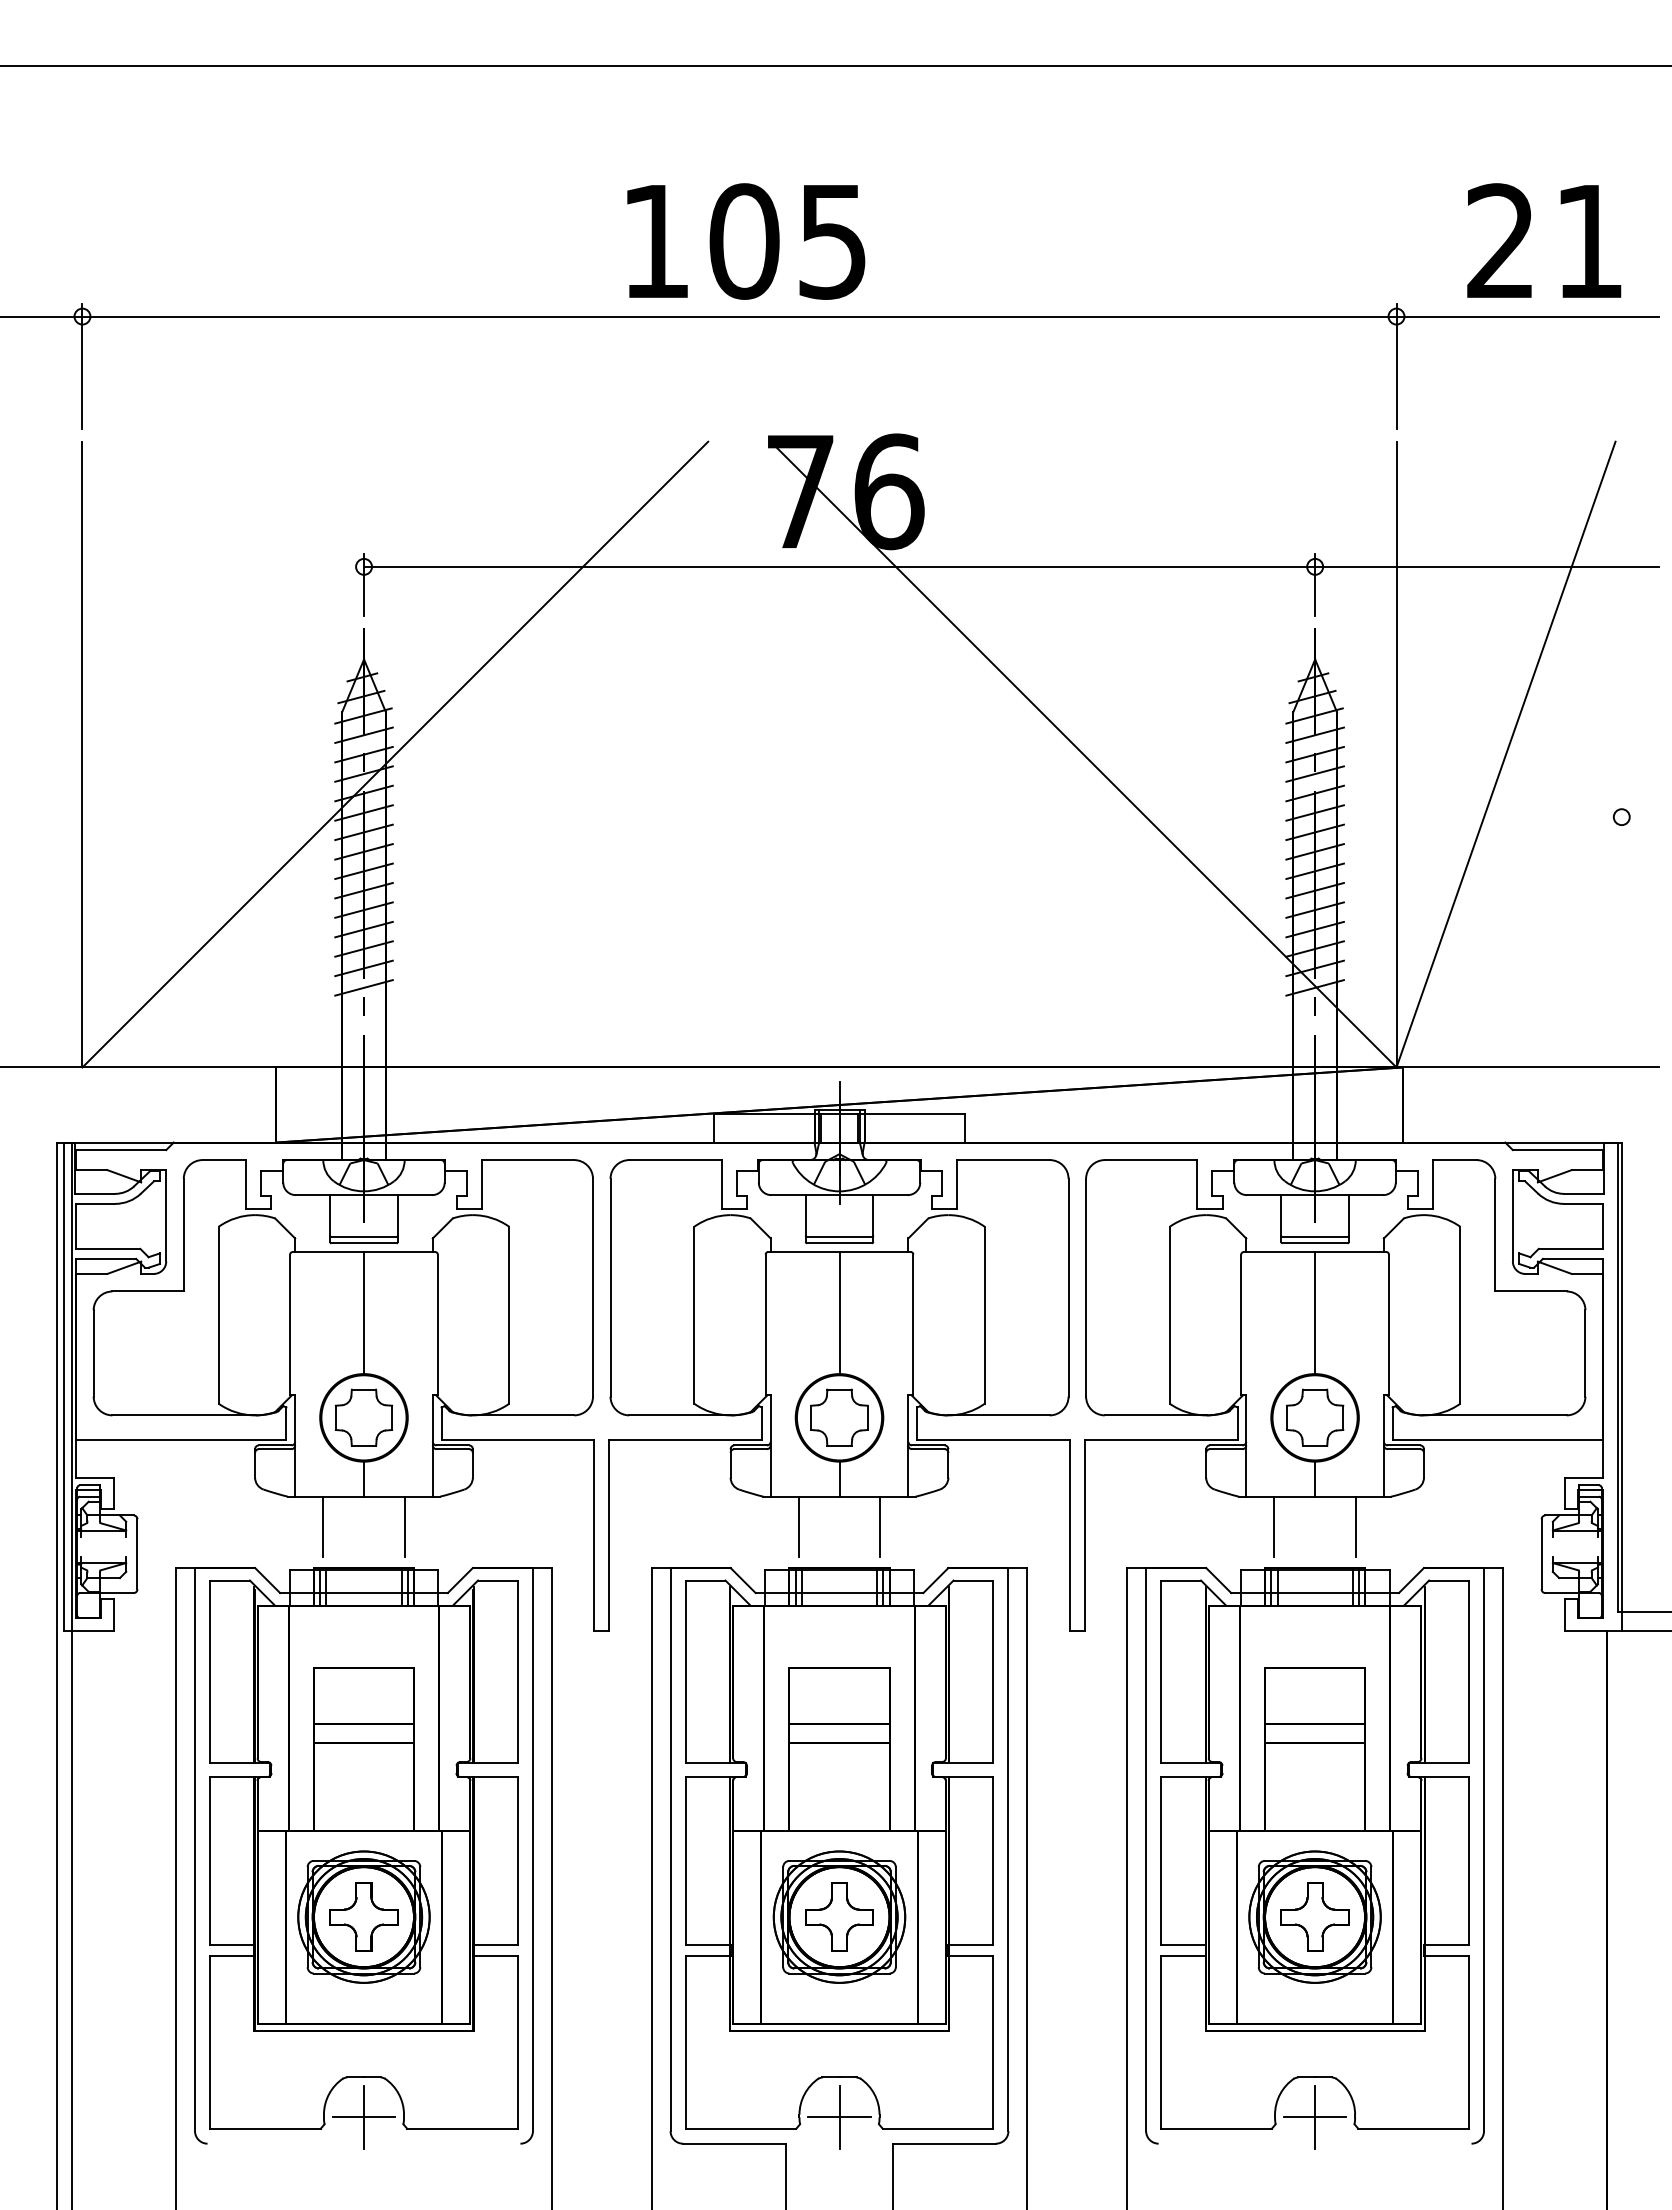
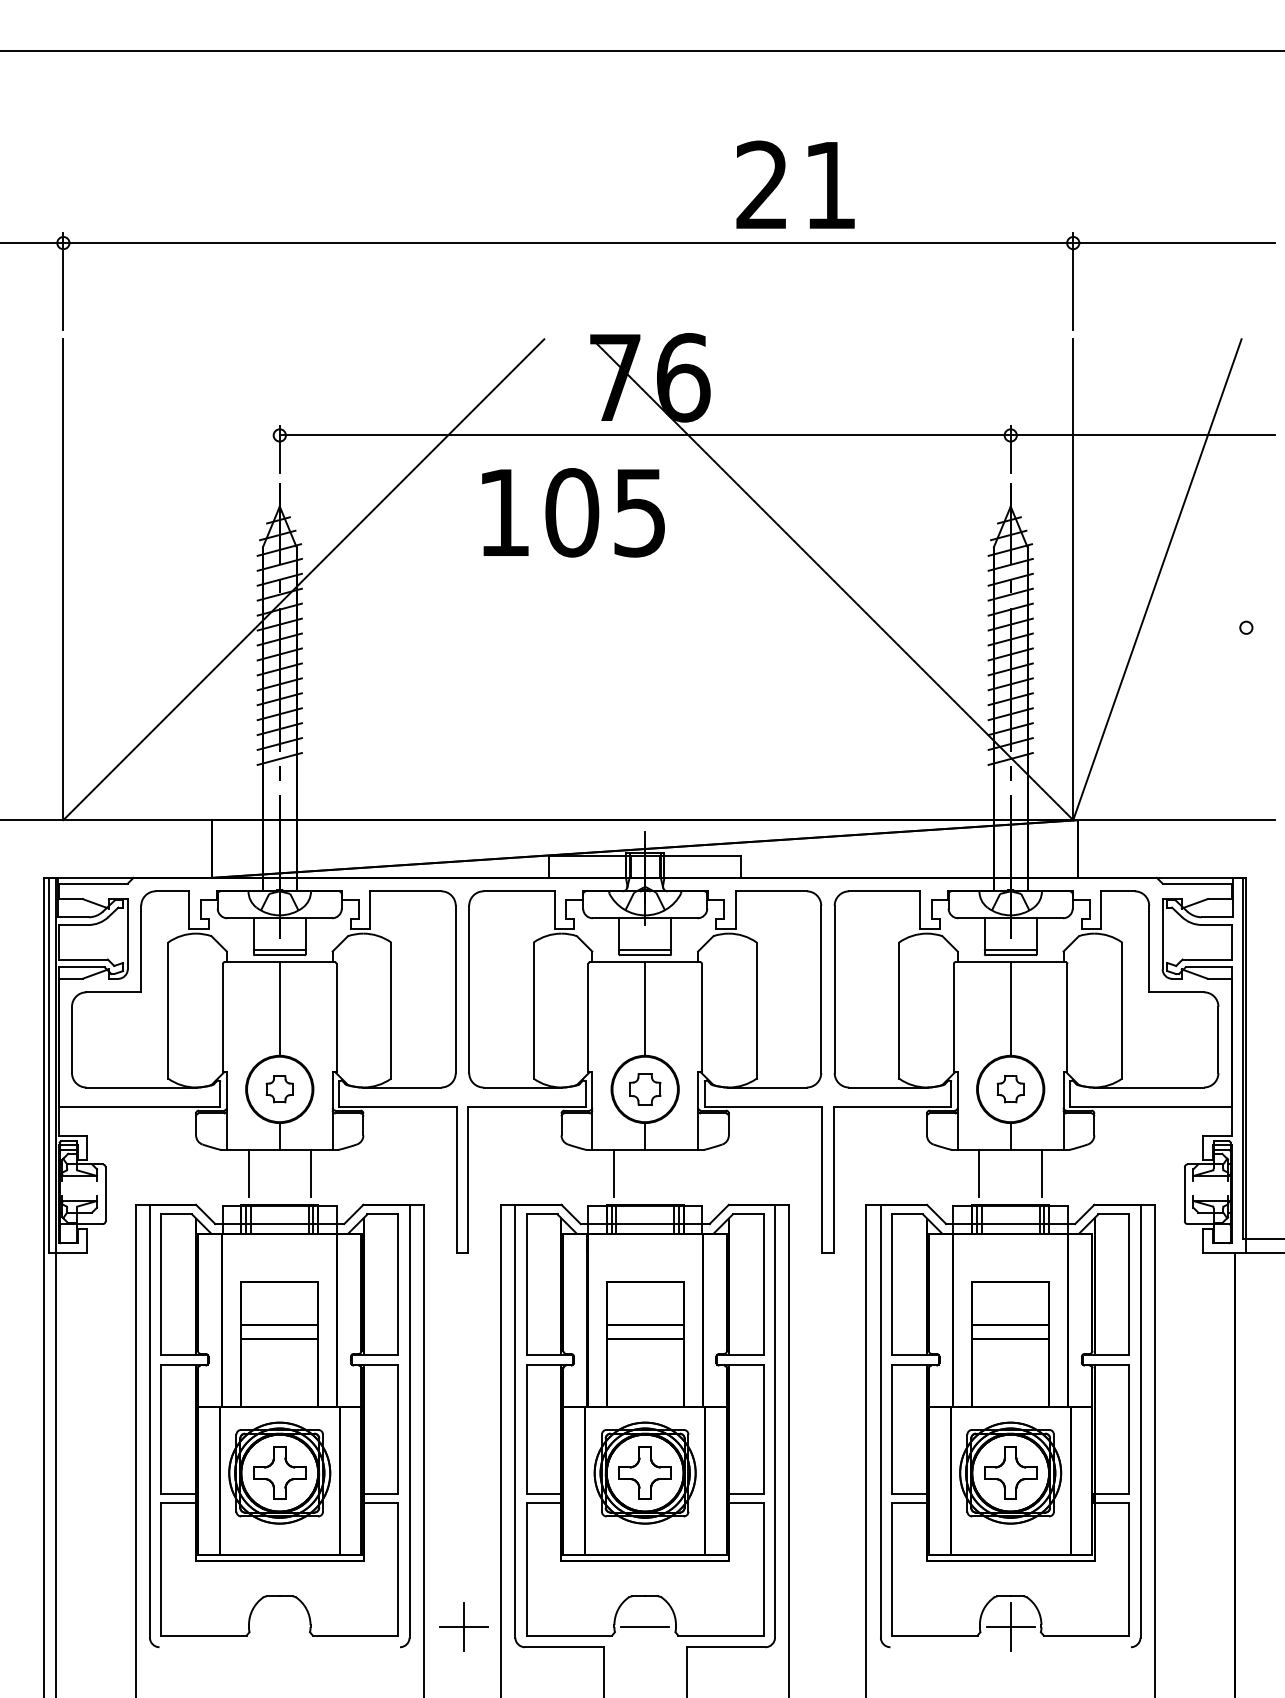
text: (1544, 240) -> (795, 184), moved
text: (746, 241) -> (573, 512), moved
part: (363, 1417) -> (279, 1089), size x0.6
part: (839, 1417) -> (645, 1089), size x0.7
part: (1315, 1417) -> (1010, 1089), size x0.6
line: (880, 1526) -> (676, 1172), removed
part: (363, 2117) -> (463, 1627), moved
line: (839, 2117) -> (645, 1627), removed

